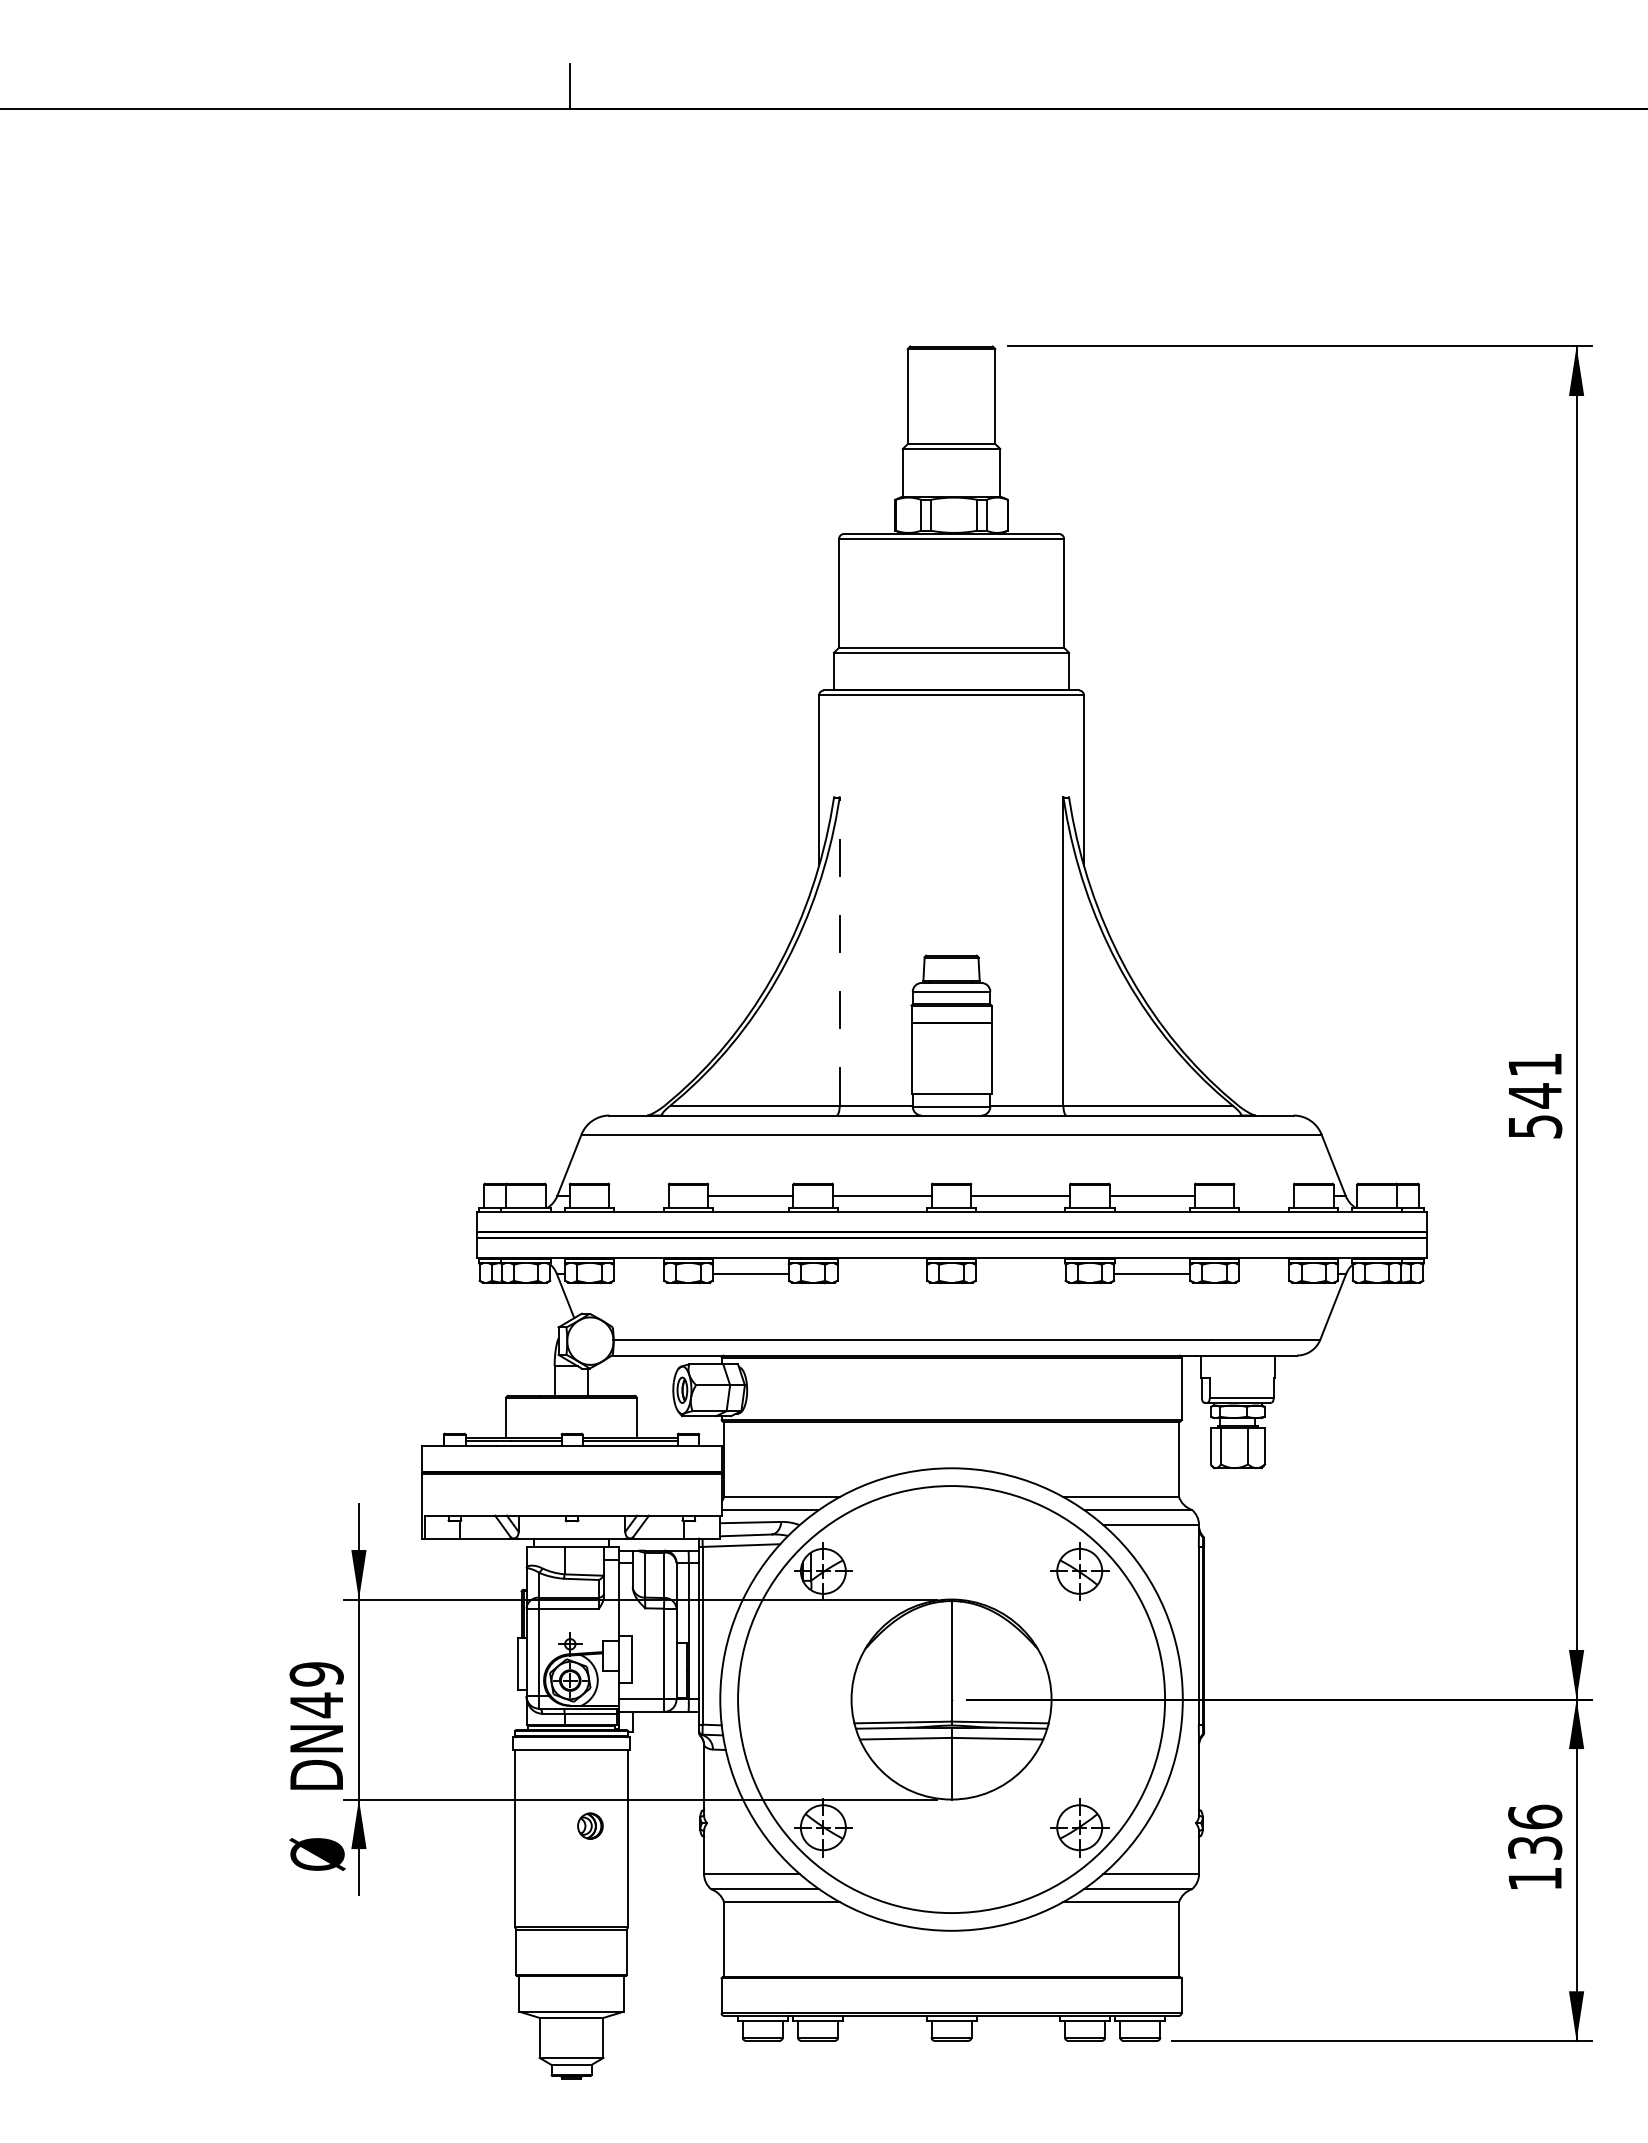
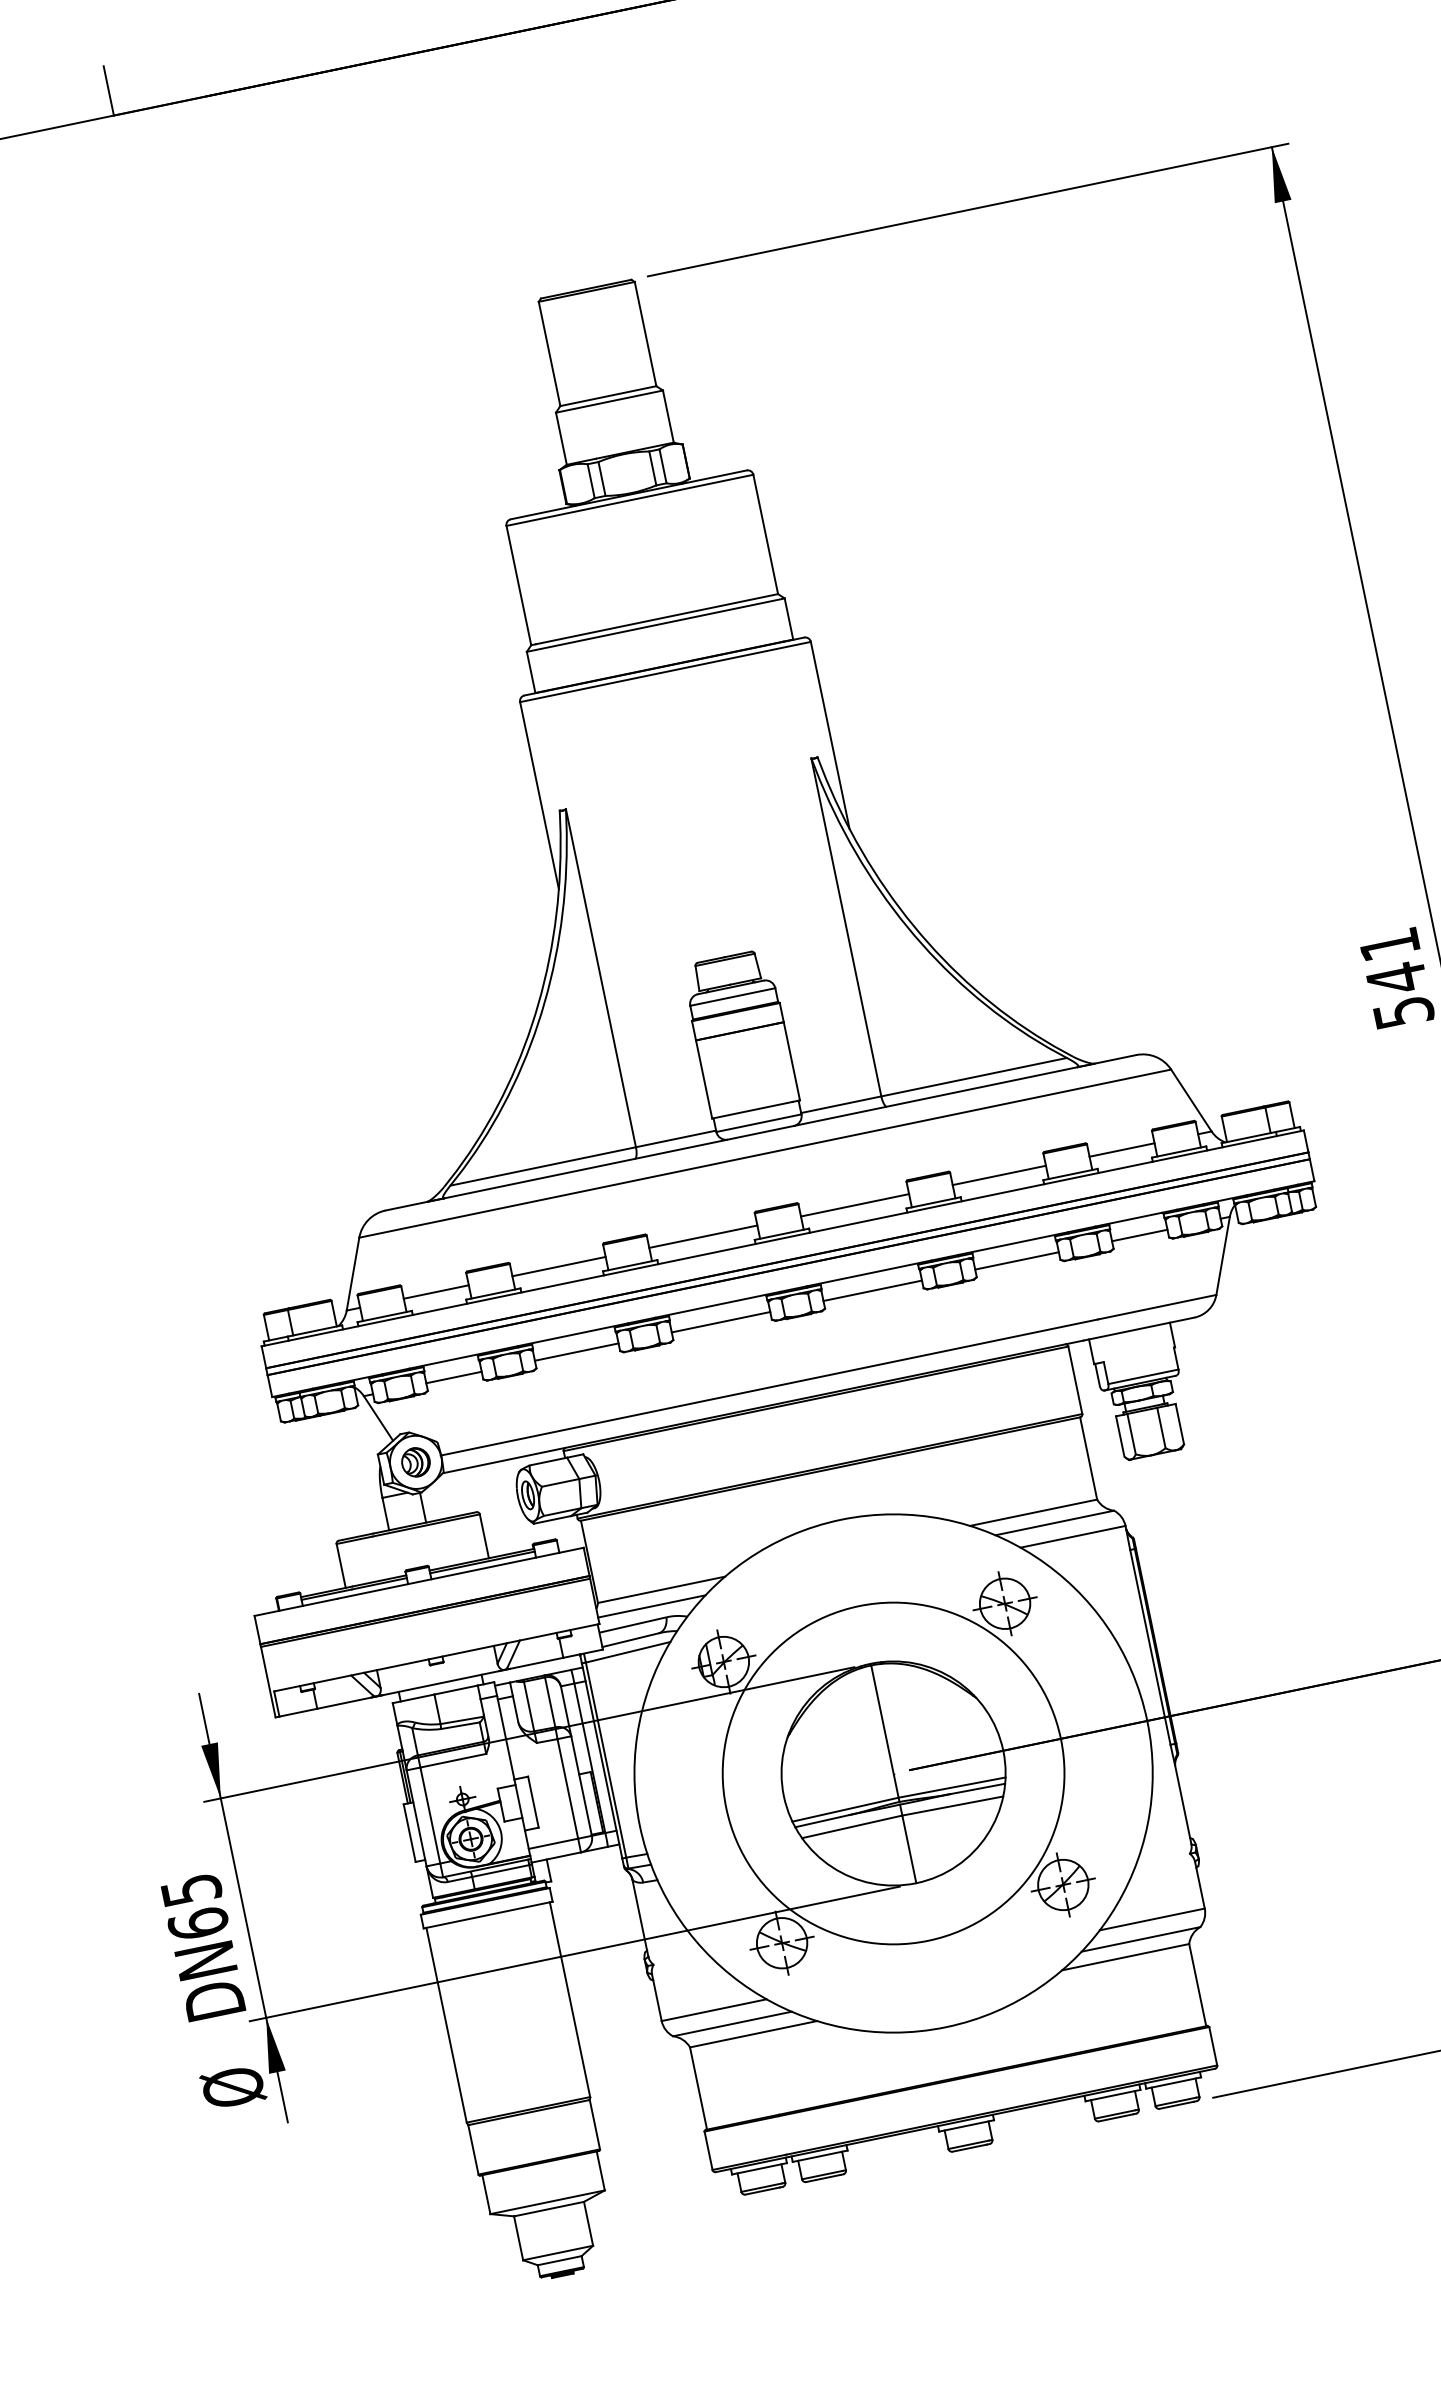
line: (839, 950) -> (600, 977), dashed -> solid
line: (638, 1195) -> (435, 1291), added
line: (1263, 1195) -> (1121, 1149), added
line: (638, 1273) -> (453, 1377), added
line: (882, 1273) -> (721, 1321), added
line: (1020, 1273) -> (872, 1290), added
line: (1263, 1273) -> (1139, 1235), added
text: (316, 1690) -> (194, 1907), DN49 -> DN65
circle: (951, 1699) -> (893, 1773), size x0.71
part: (590, 1825) -> (415, 1461), moved

